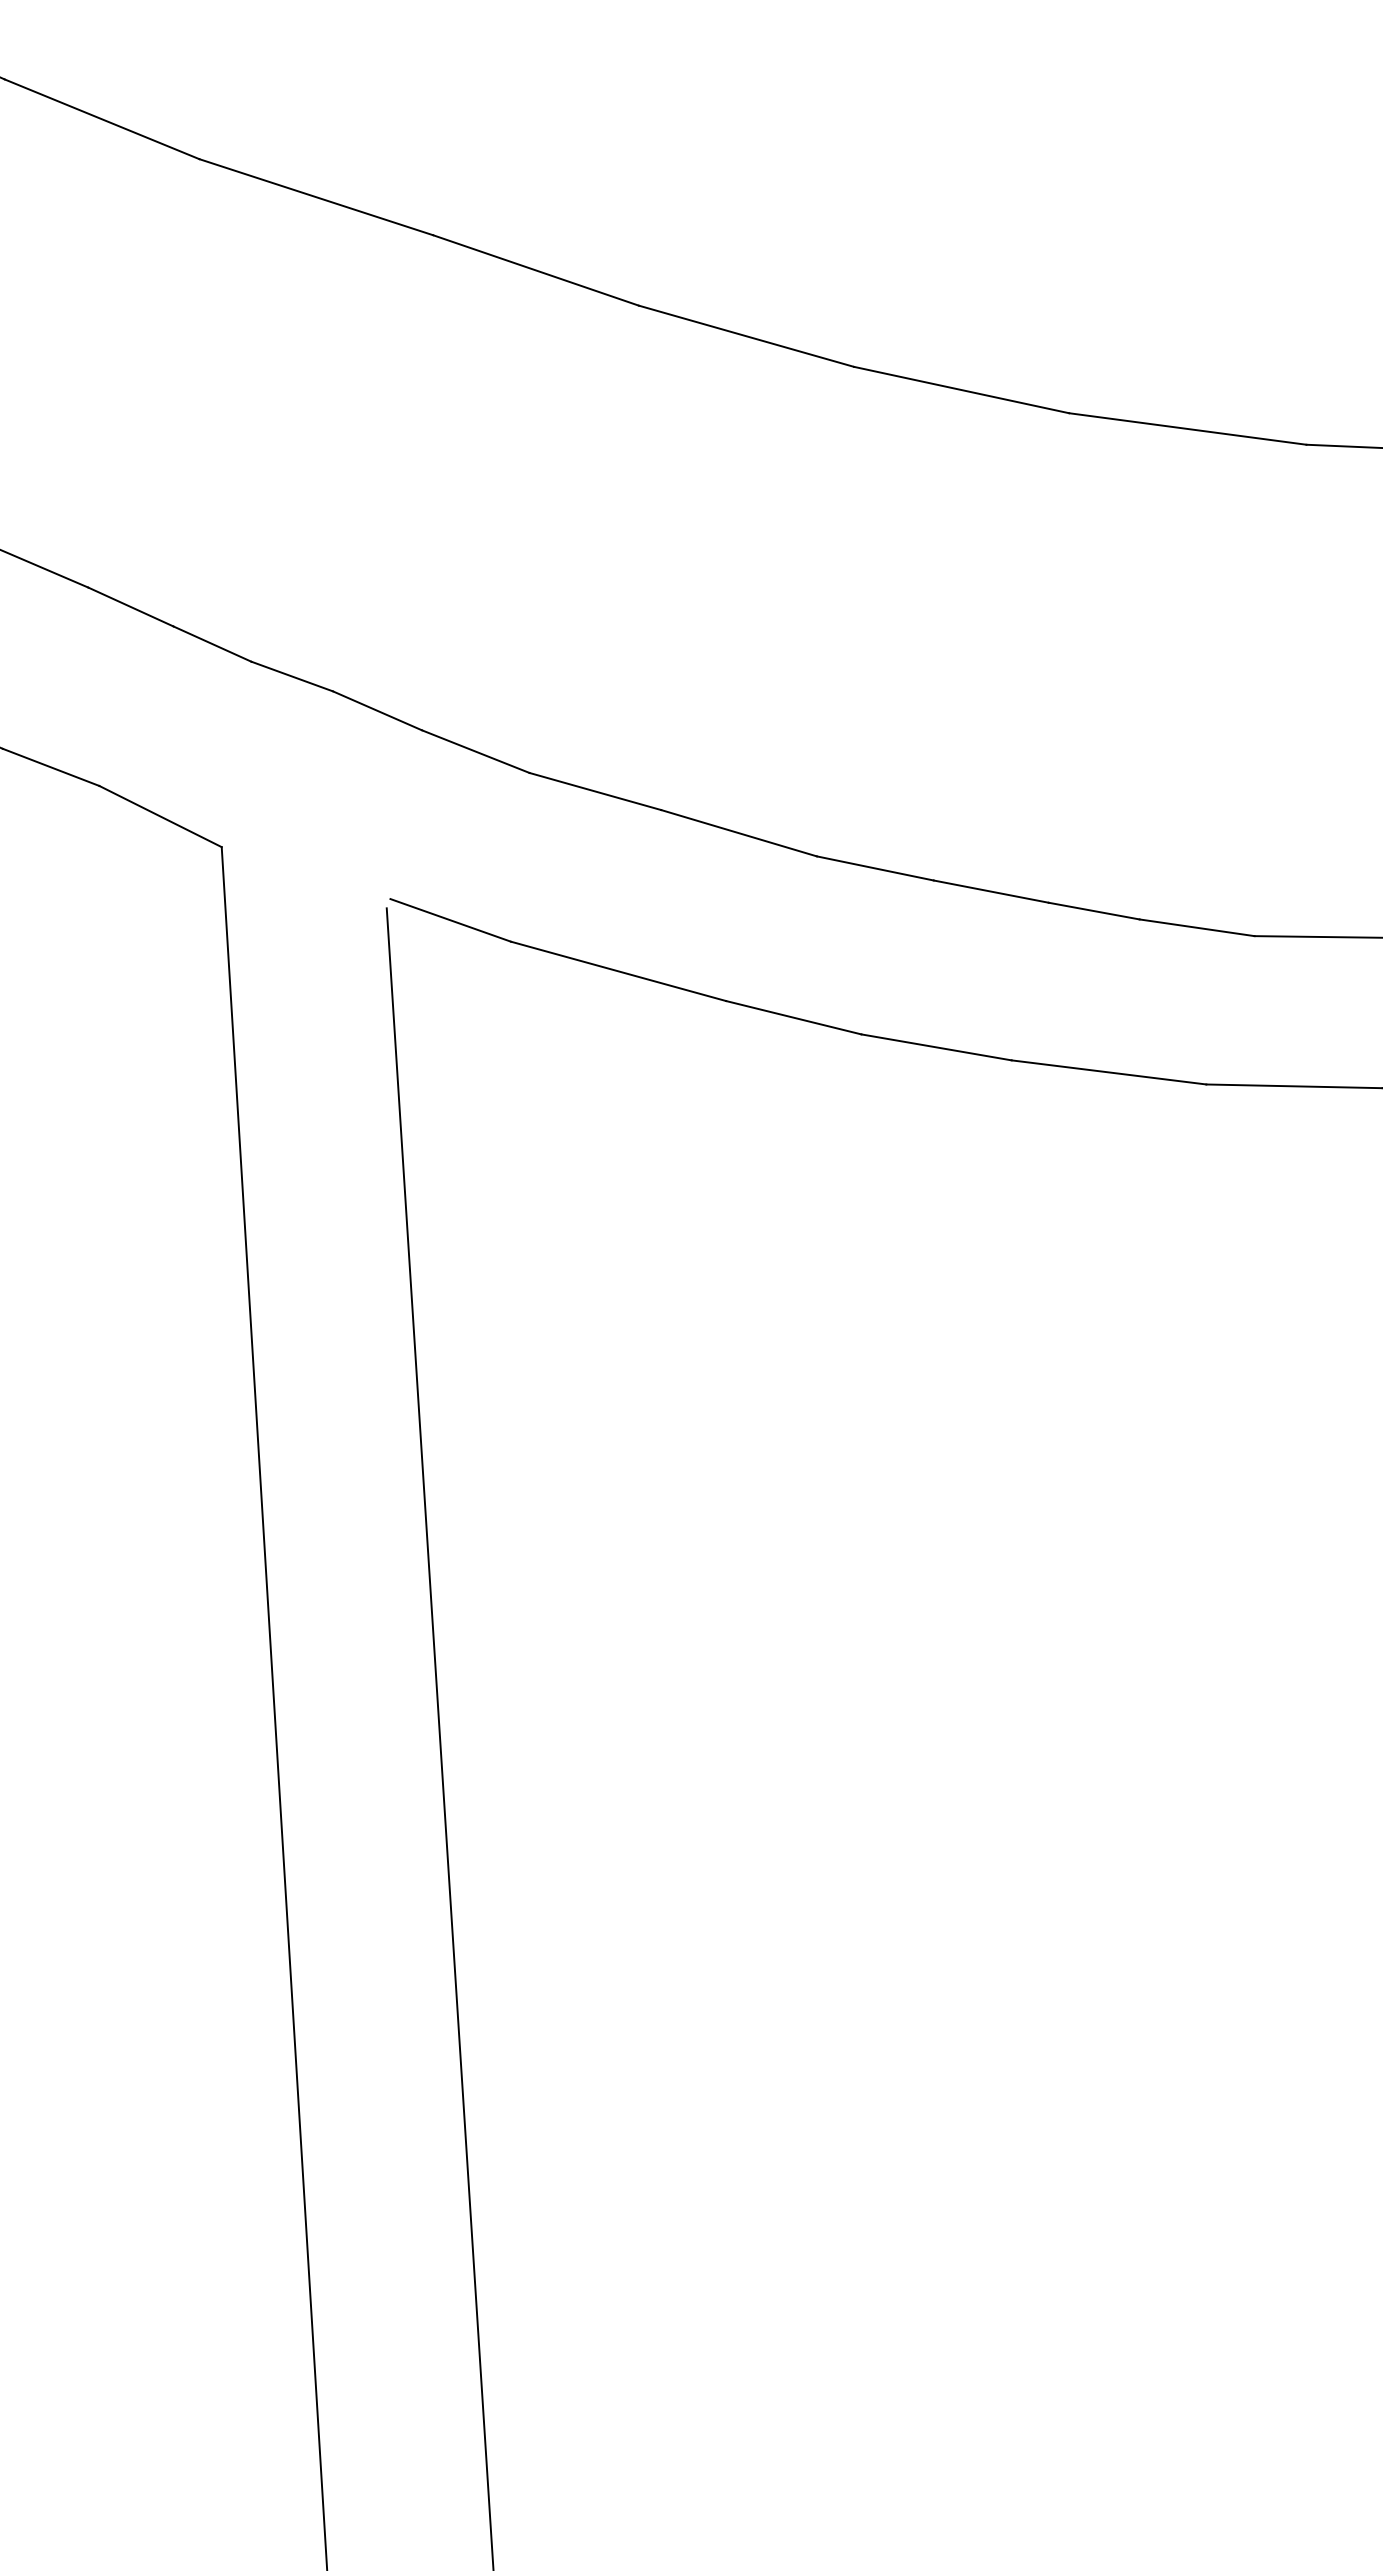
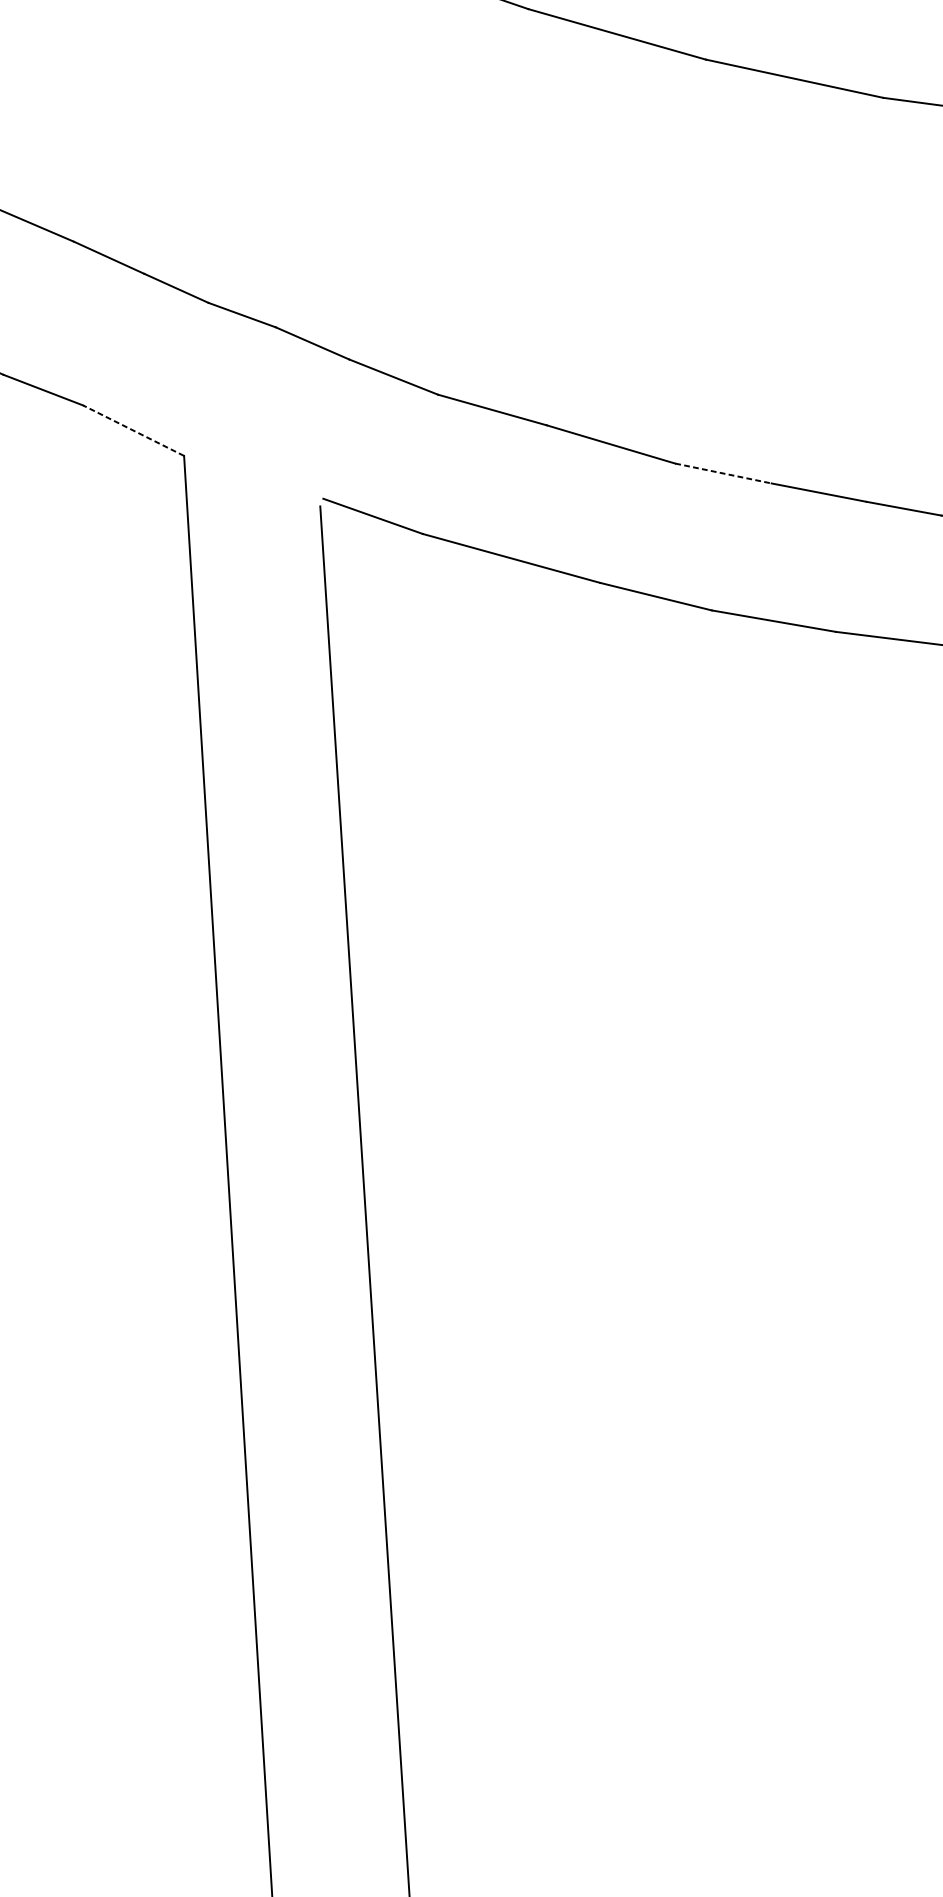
line: (160, 816) -> (133, 430), solid -> dashed
line: (875, 868) -> (723, 473), solid -> dashed

